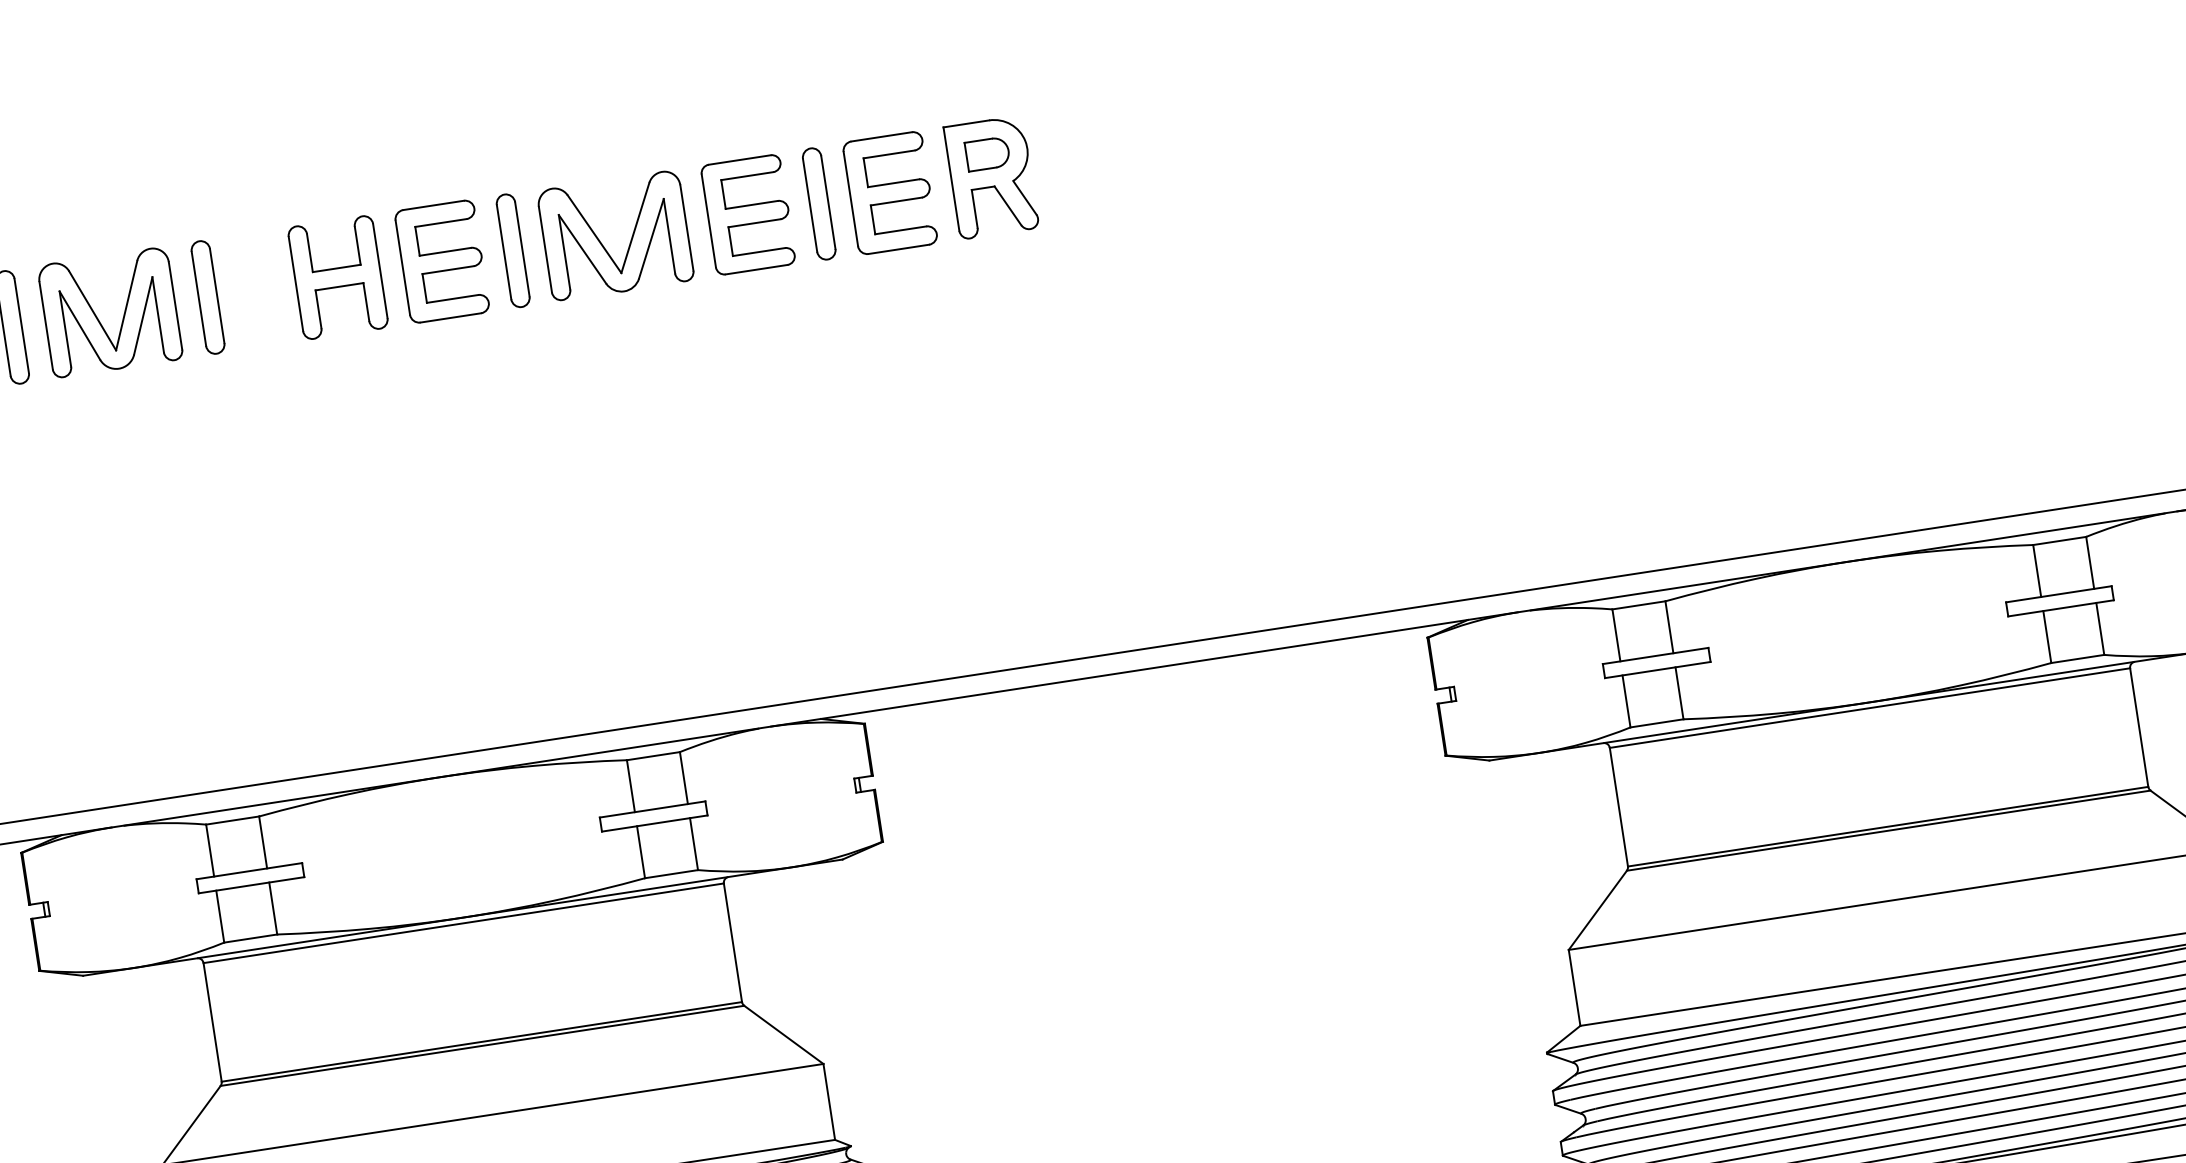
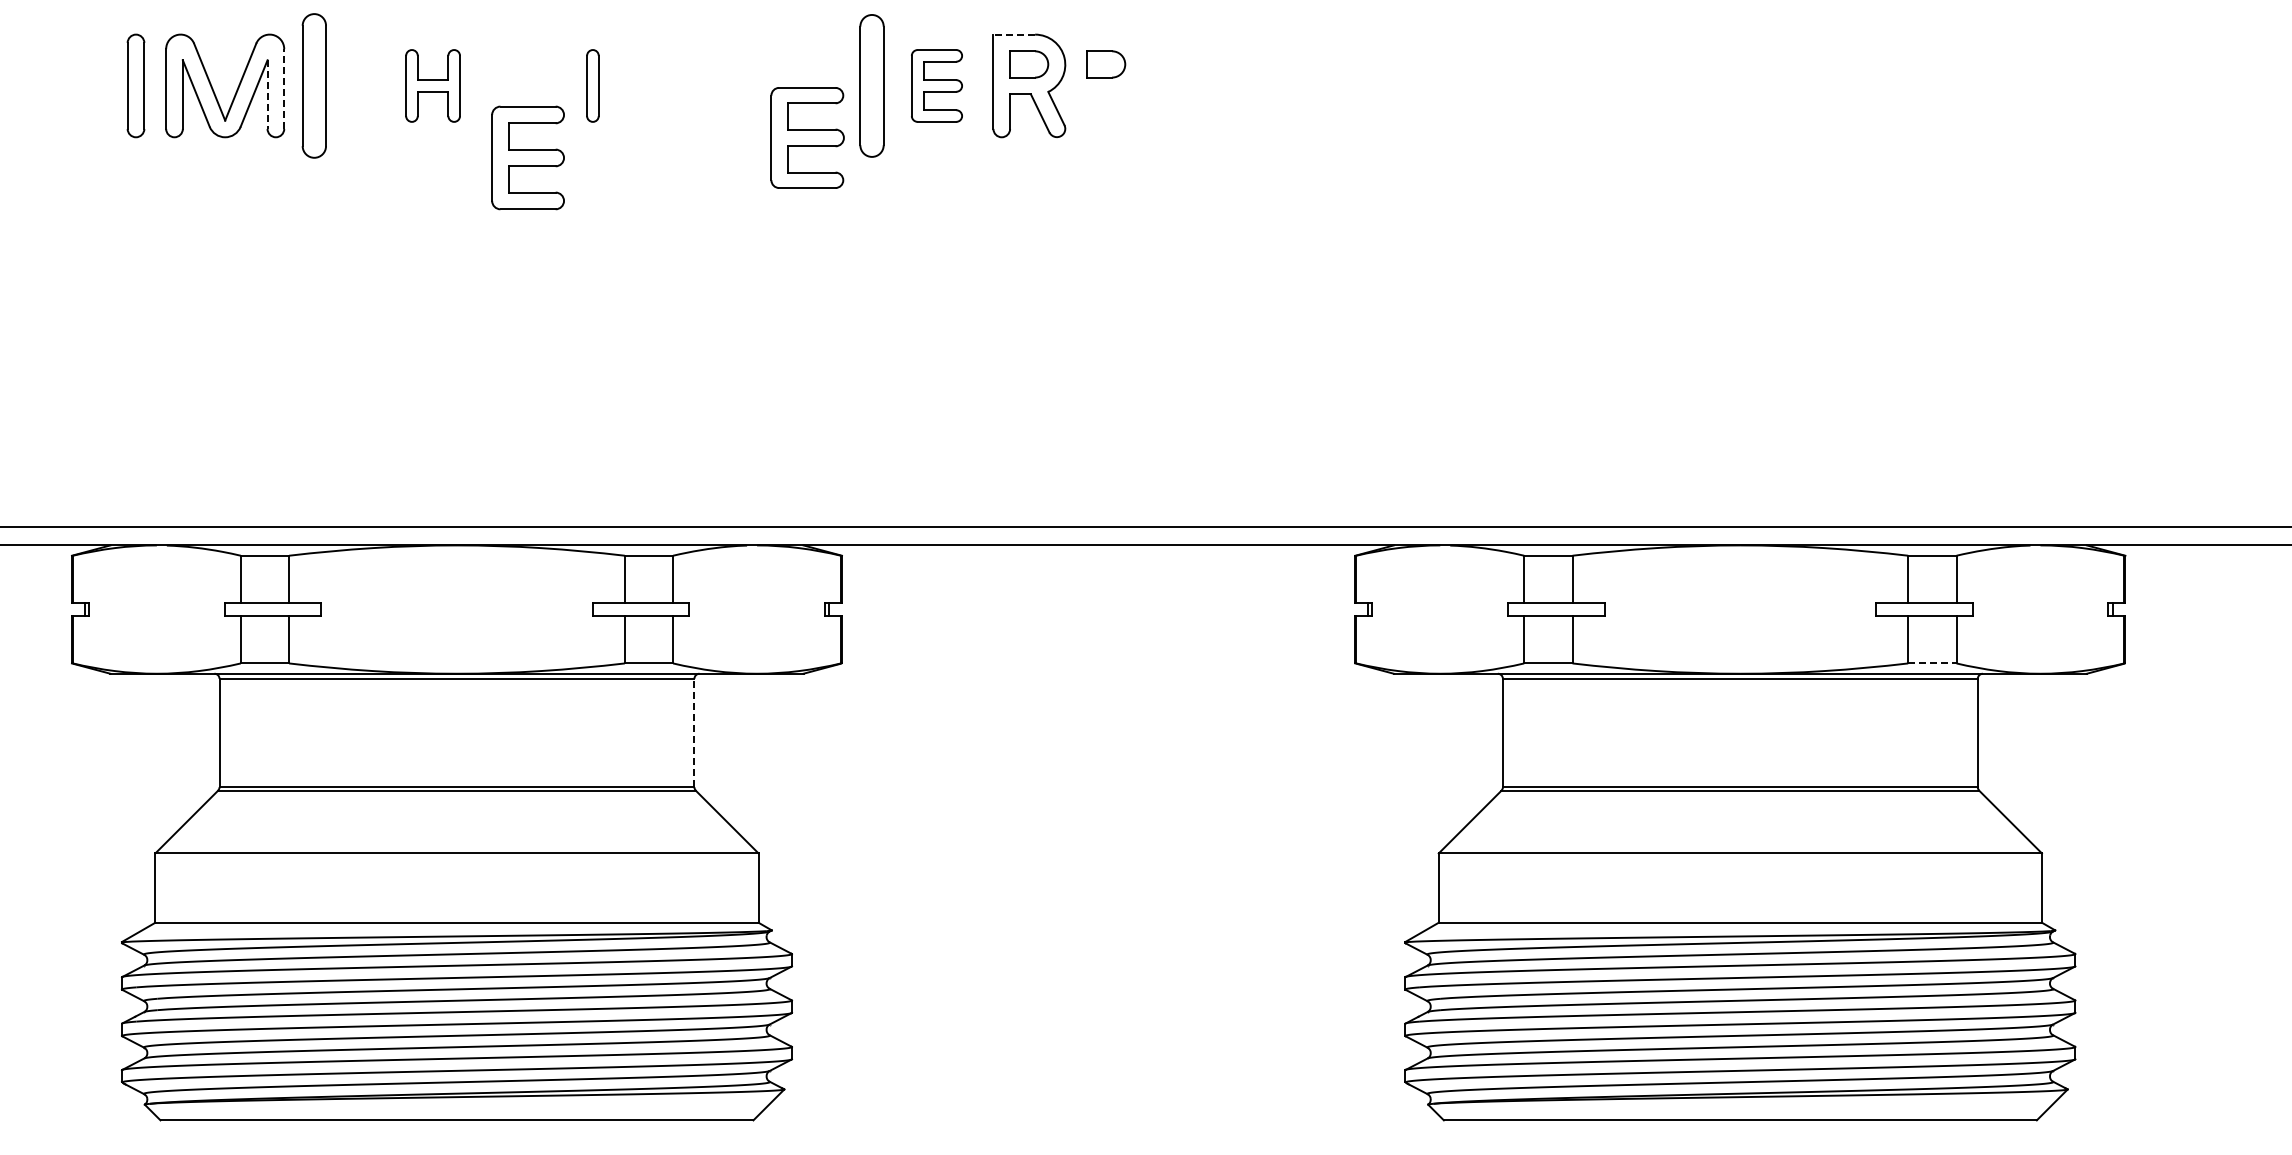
line: (966, 123) -> (1014, 34), solid -> dashed
part: (1072, 141) -> (1106, 64), added
part: (889, 192) -> (936, 85), size x0.7
part: (819, 203) -> (872, 85), size x1.4
part: (748, 214) -> (807, 137), moved
part: (602, 243) -> (673, 91), removed
part: (512, 250) -> (592, 85), size x0.7
part: (441, 261) -> (527, 157), moved
part: (337, 277) -> (432, 85), size x0.7
part: (208, 296) -> (314, 85), size x1.4
line: (175, 306) -> (284, 89), solid -> dashed
line: (158, 315) -> (267, 95), solid -> dashed
line: (2077, 659) -> (1932, 663), solid -> dashed
line: (732, 942) -> (694, 732), solid -> dashed

